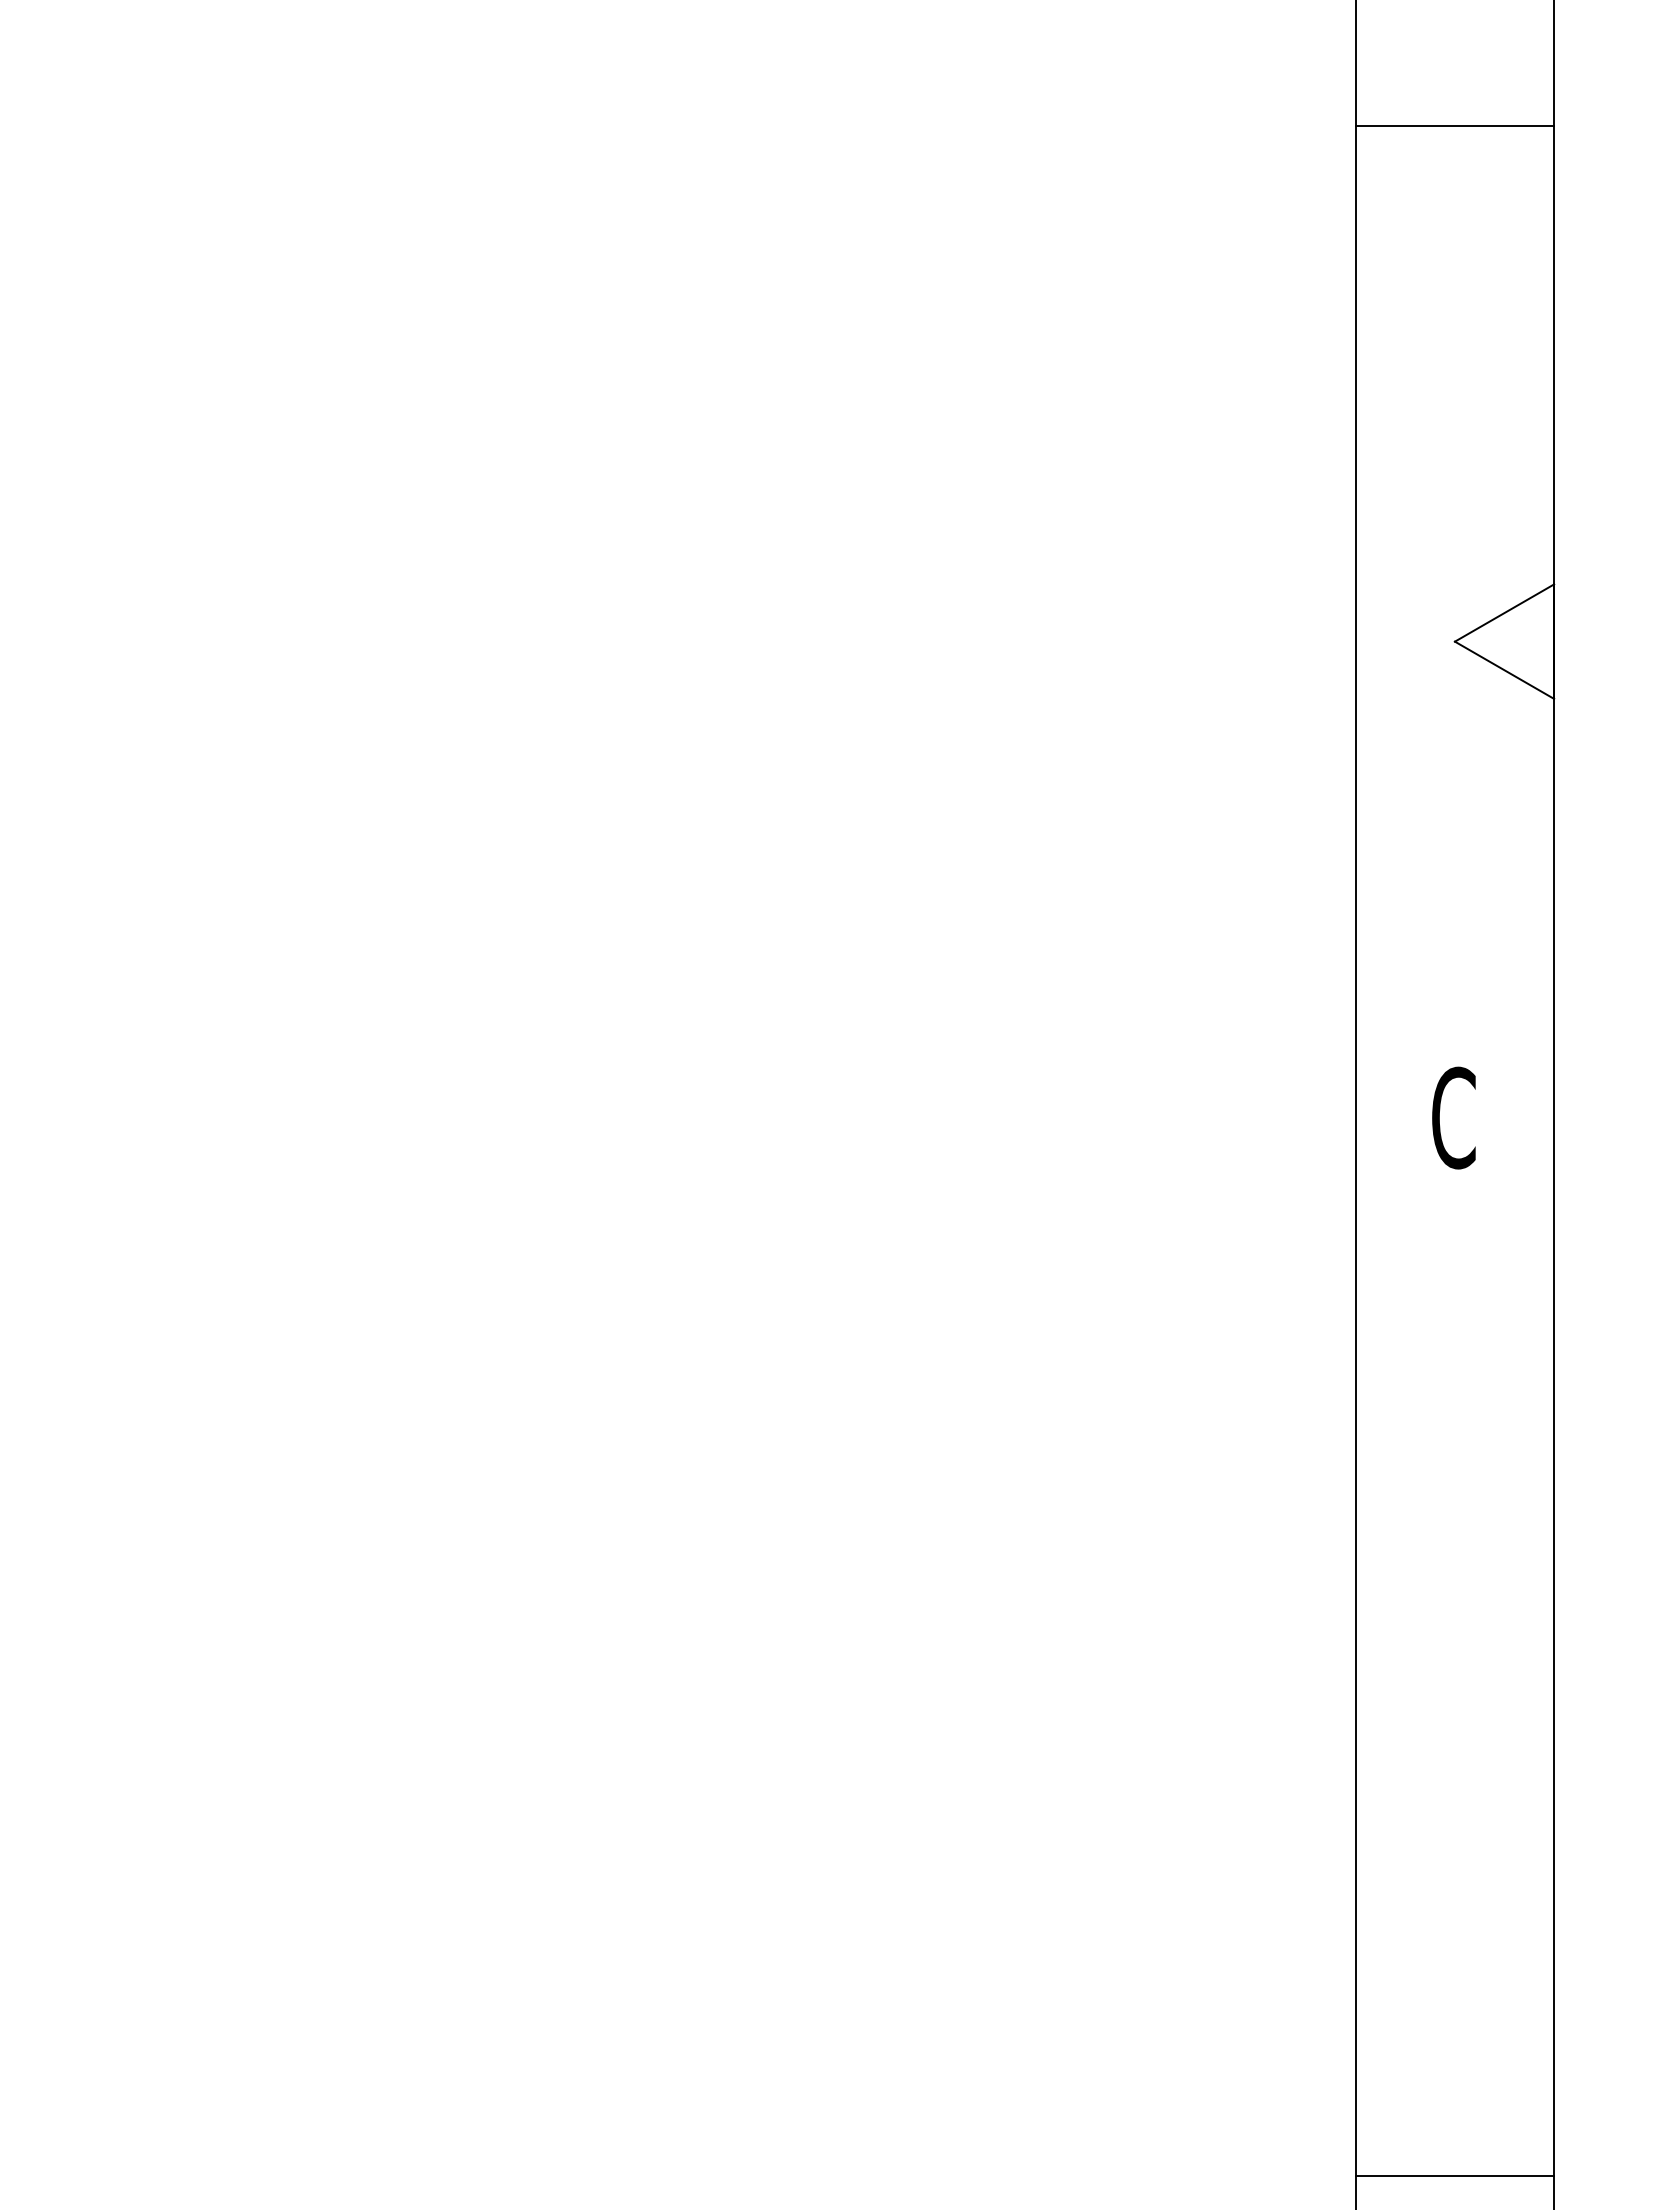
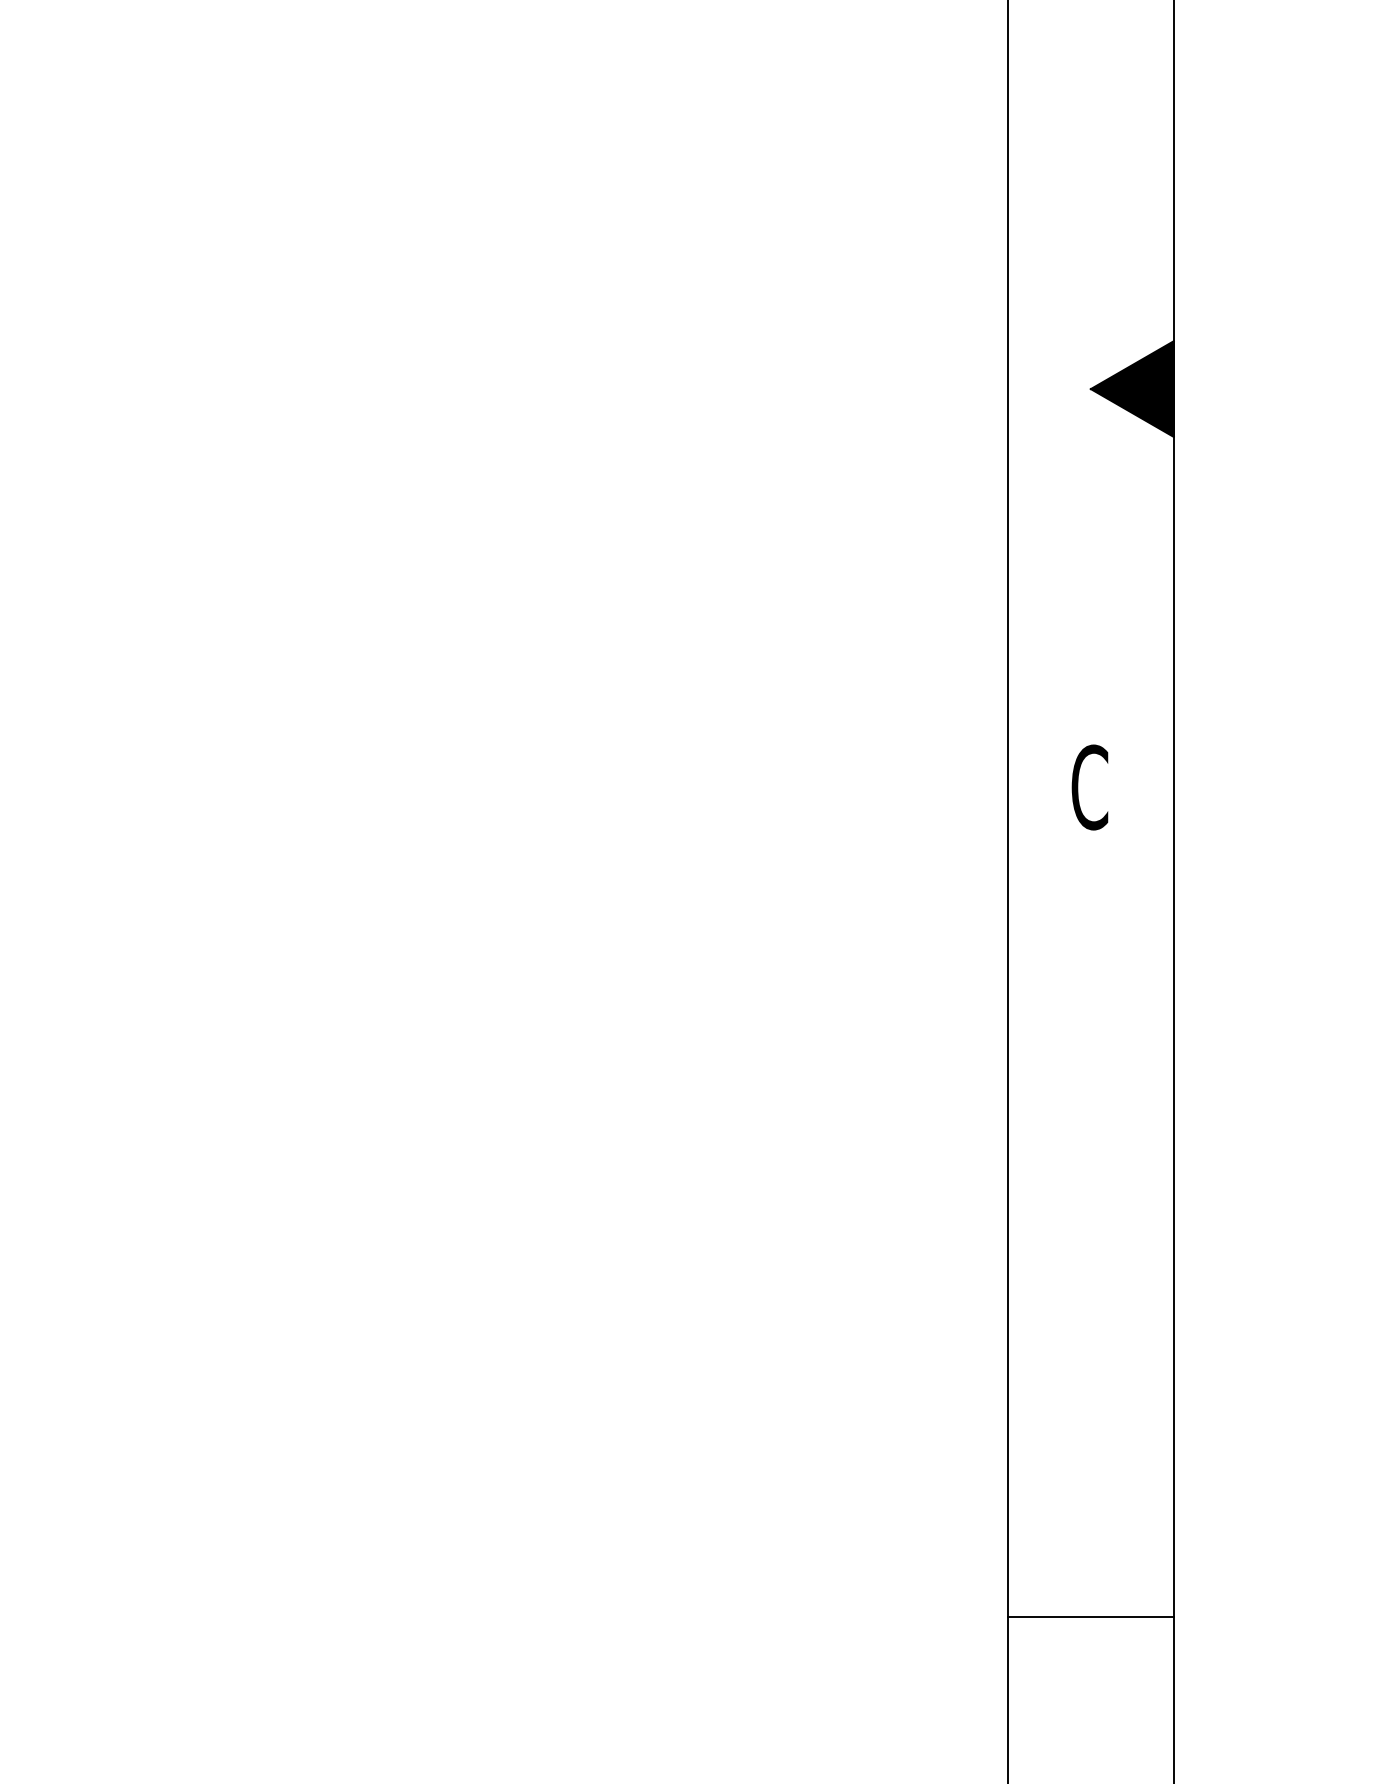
fill: (1504, 641) -> (1132, 388), added
line: (1454, 2175) -> (1090, 1616), moved

